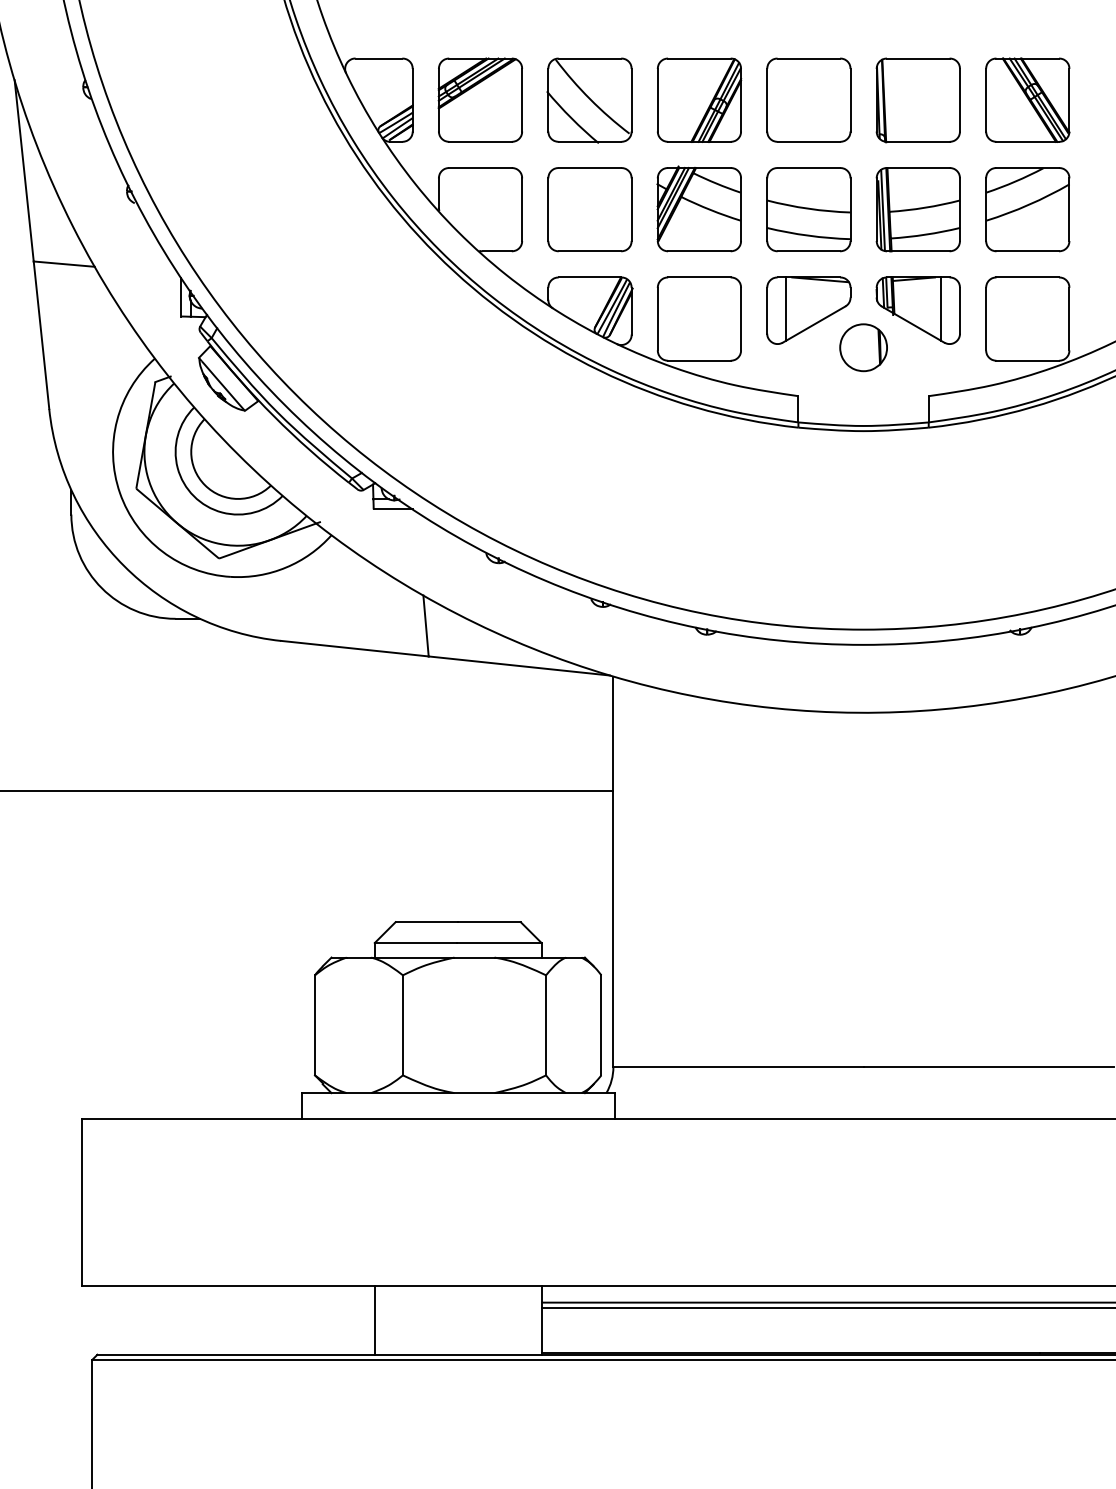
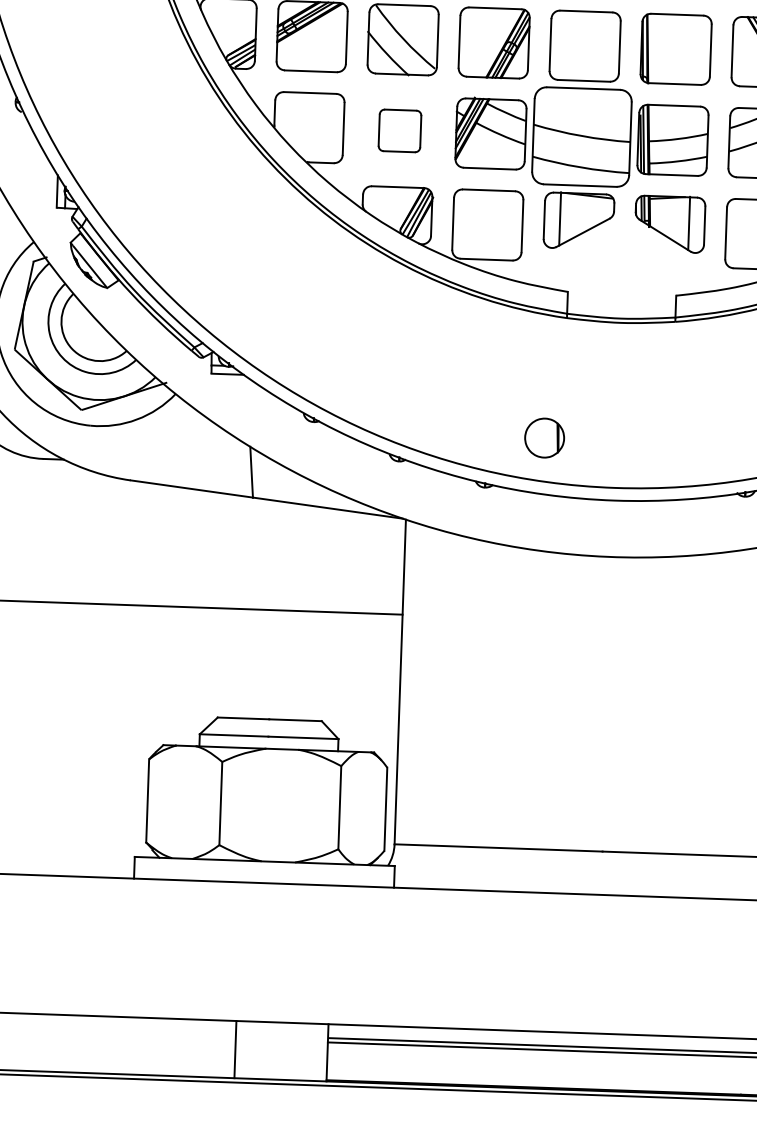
part: (589, 209) -> (399, 130), size x0.6
part: (808, 209) -> (581, 137), size x1.4
part: (863, 347) -> (544, 437), moved
line: (374, 1319) -> (235, 1048), moved

